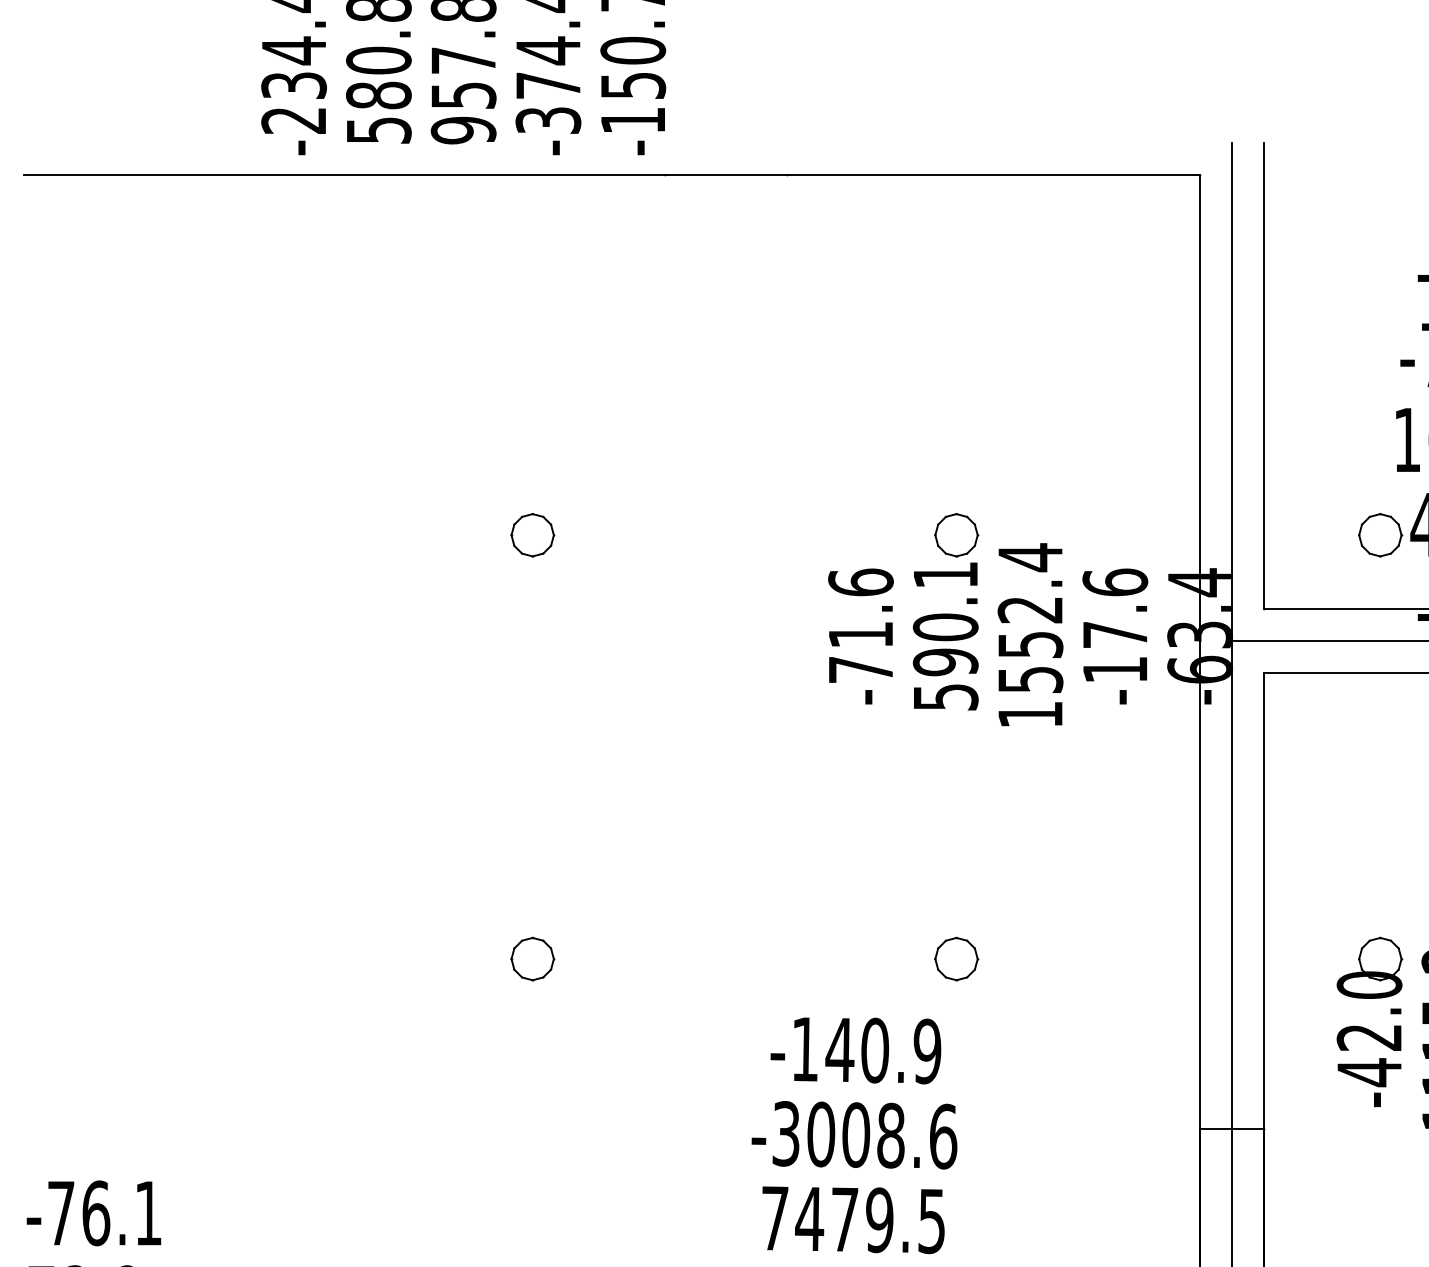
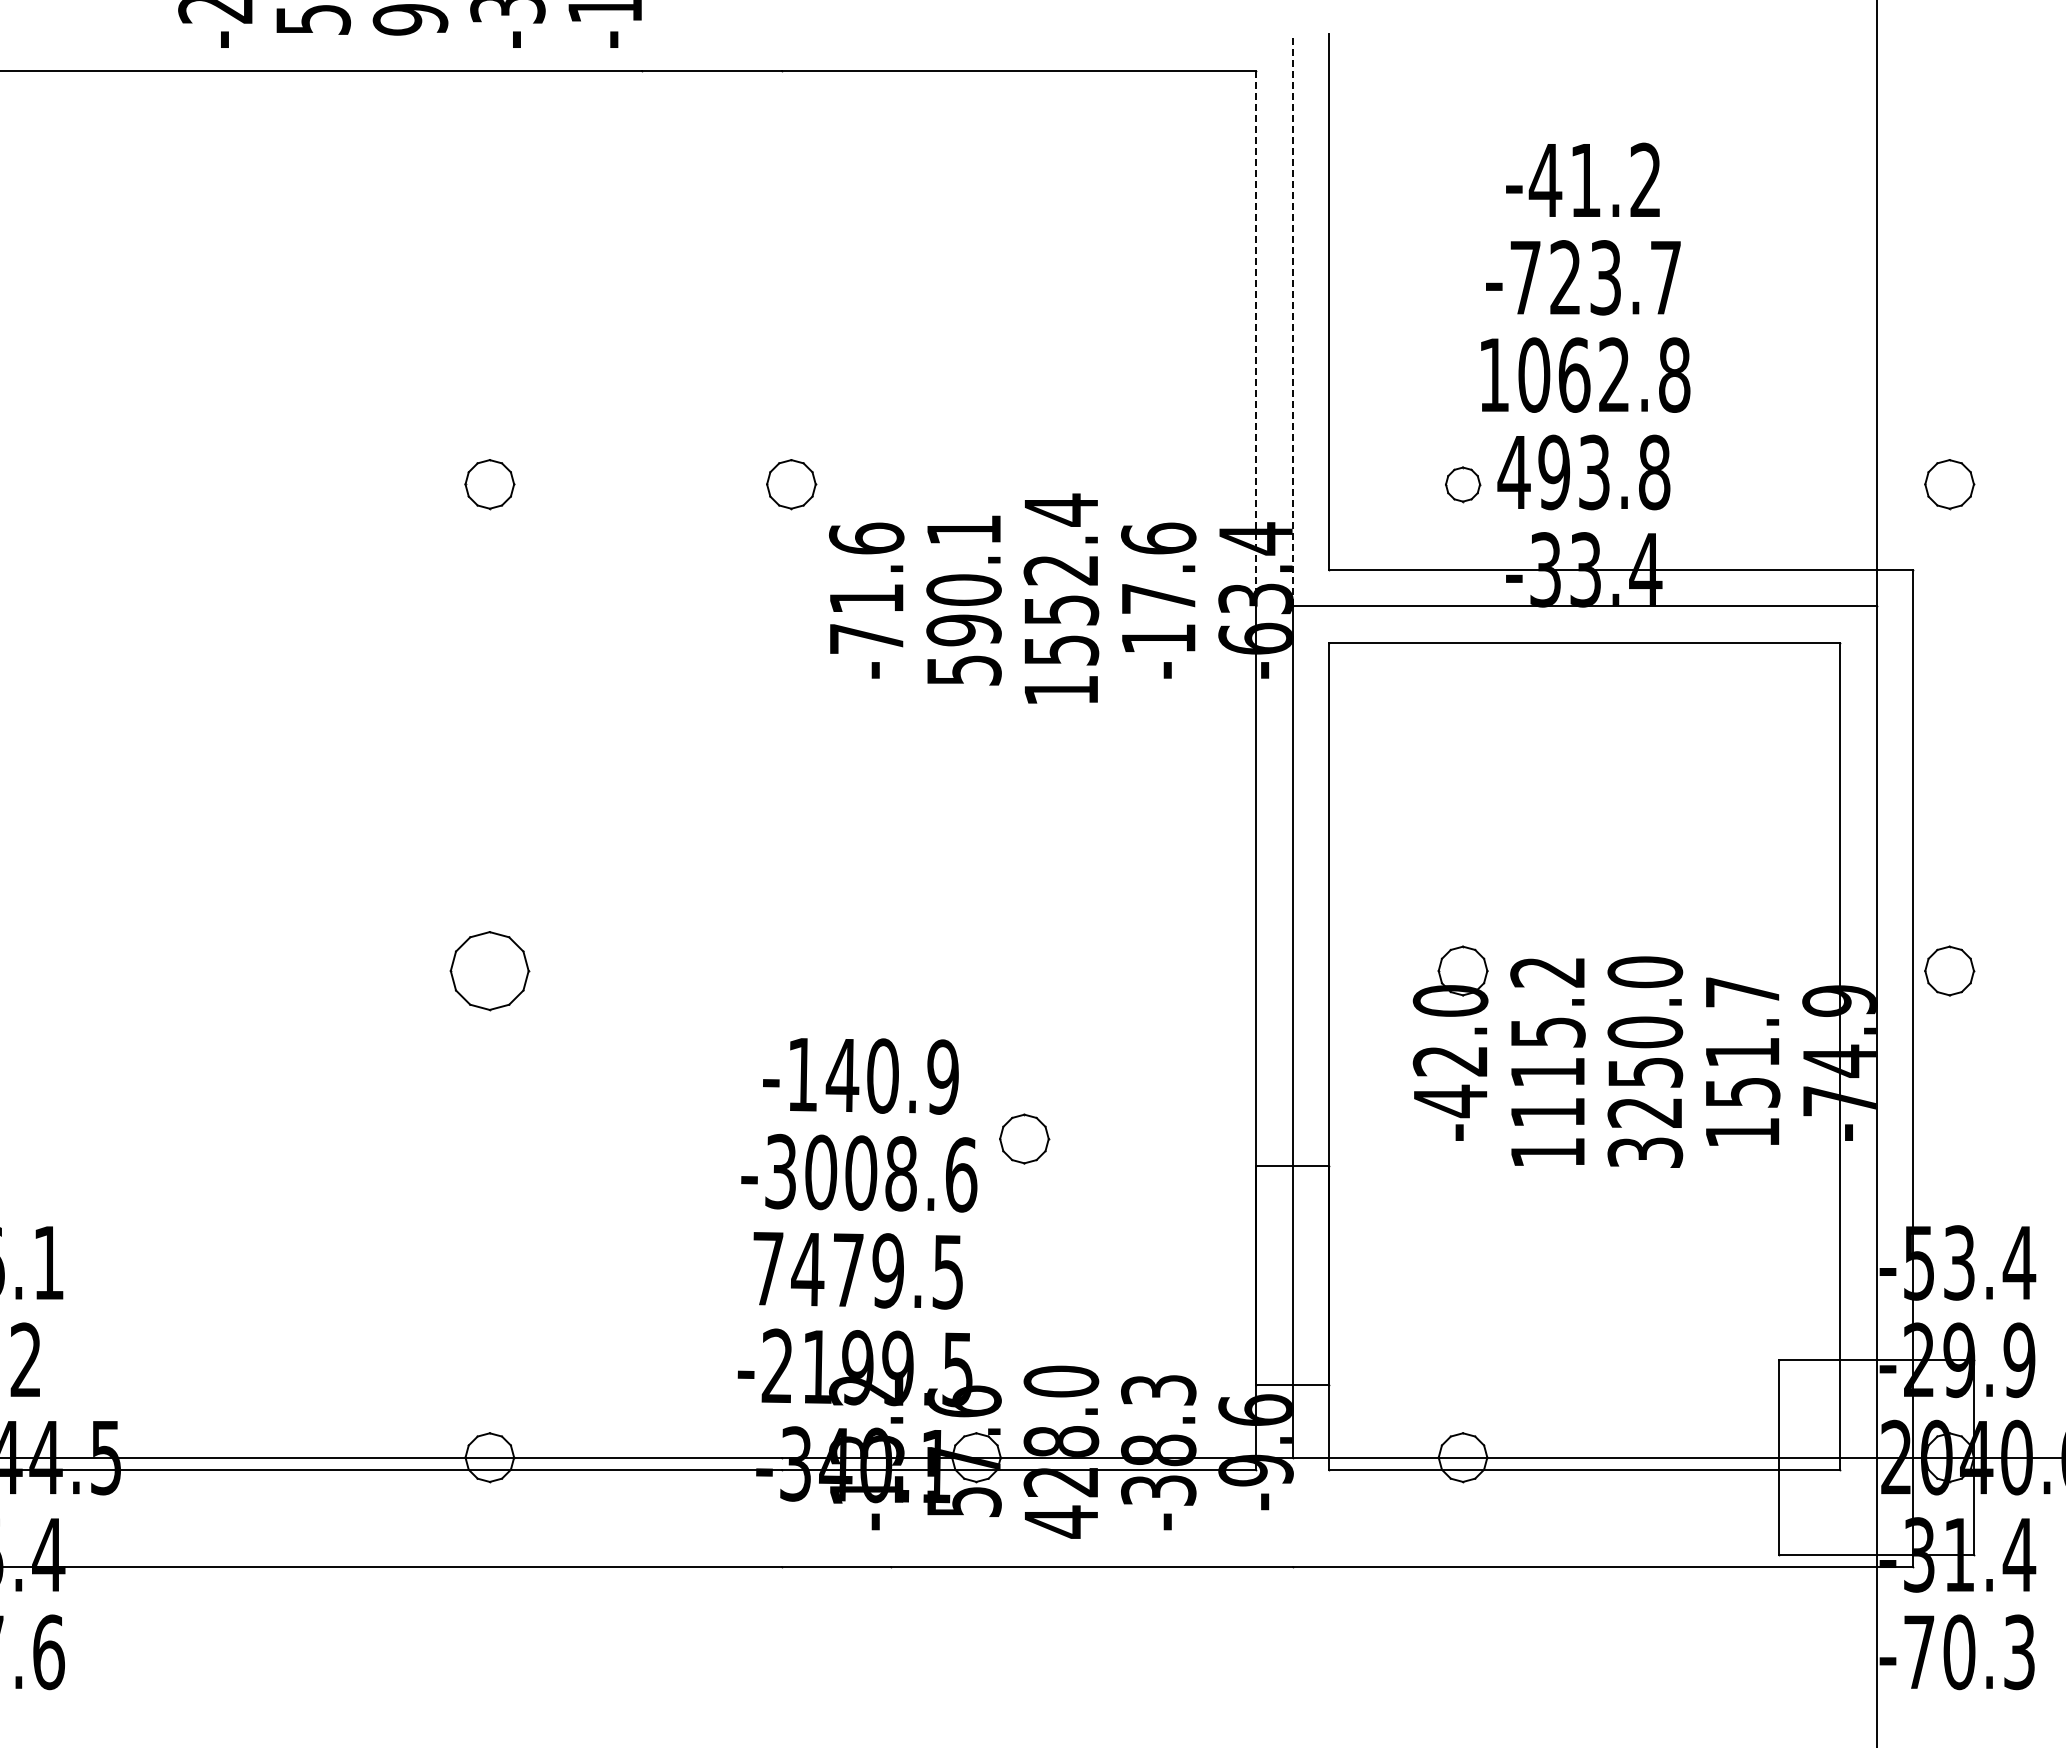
line: (1231, 392) -> (1292, 320), solid -> dashed
line: (1200, 408) -> (1256, 338), solid -> dashed
part: (956, 535) -> (791, 484), moved
part: (1379, 535) -> (1462, 484), size x0.7
part: (532, 958) -> (489, 970), size x1.6
part: (956, 958) -> (1024, 1138), moved

